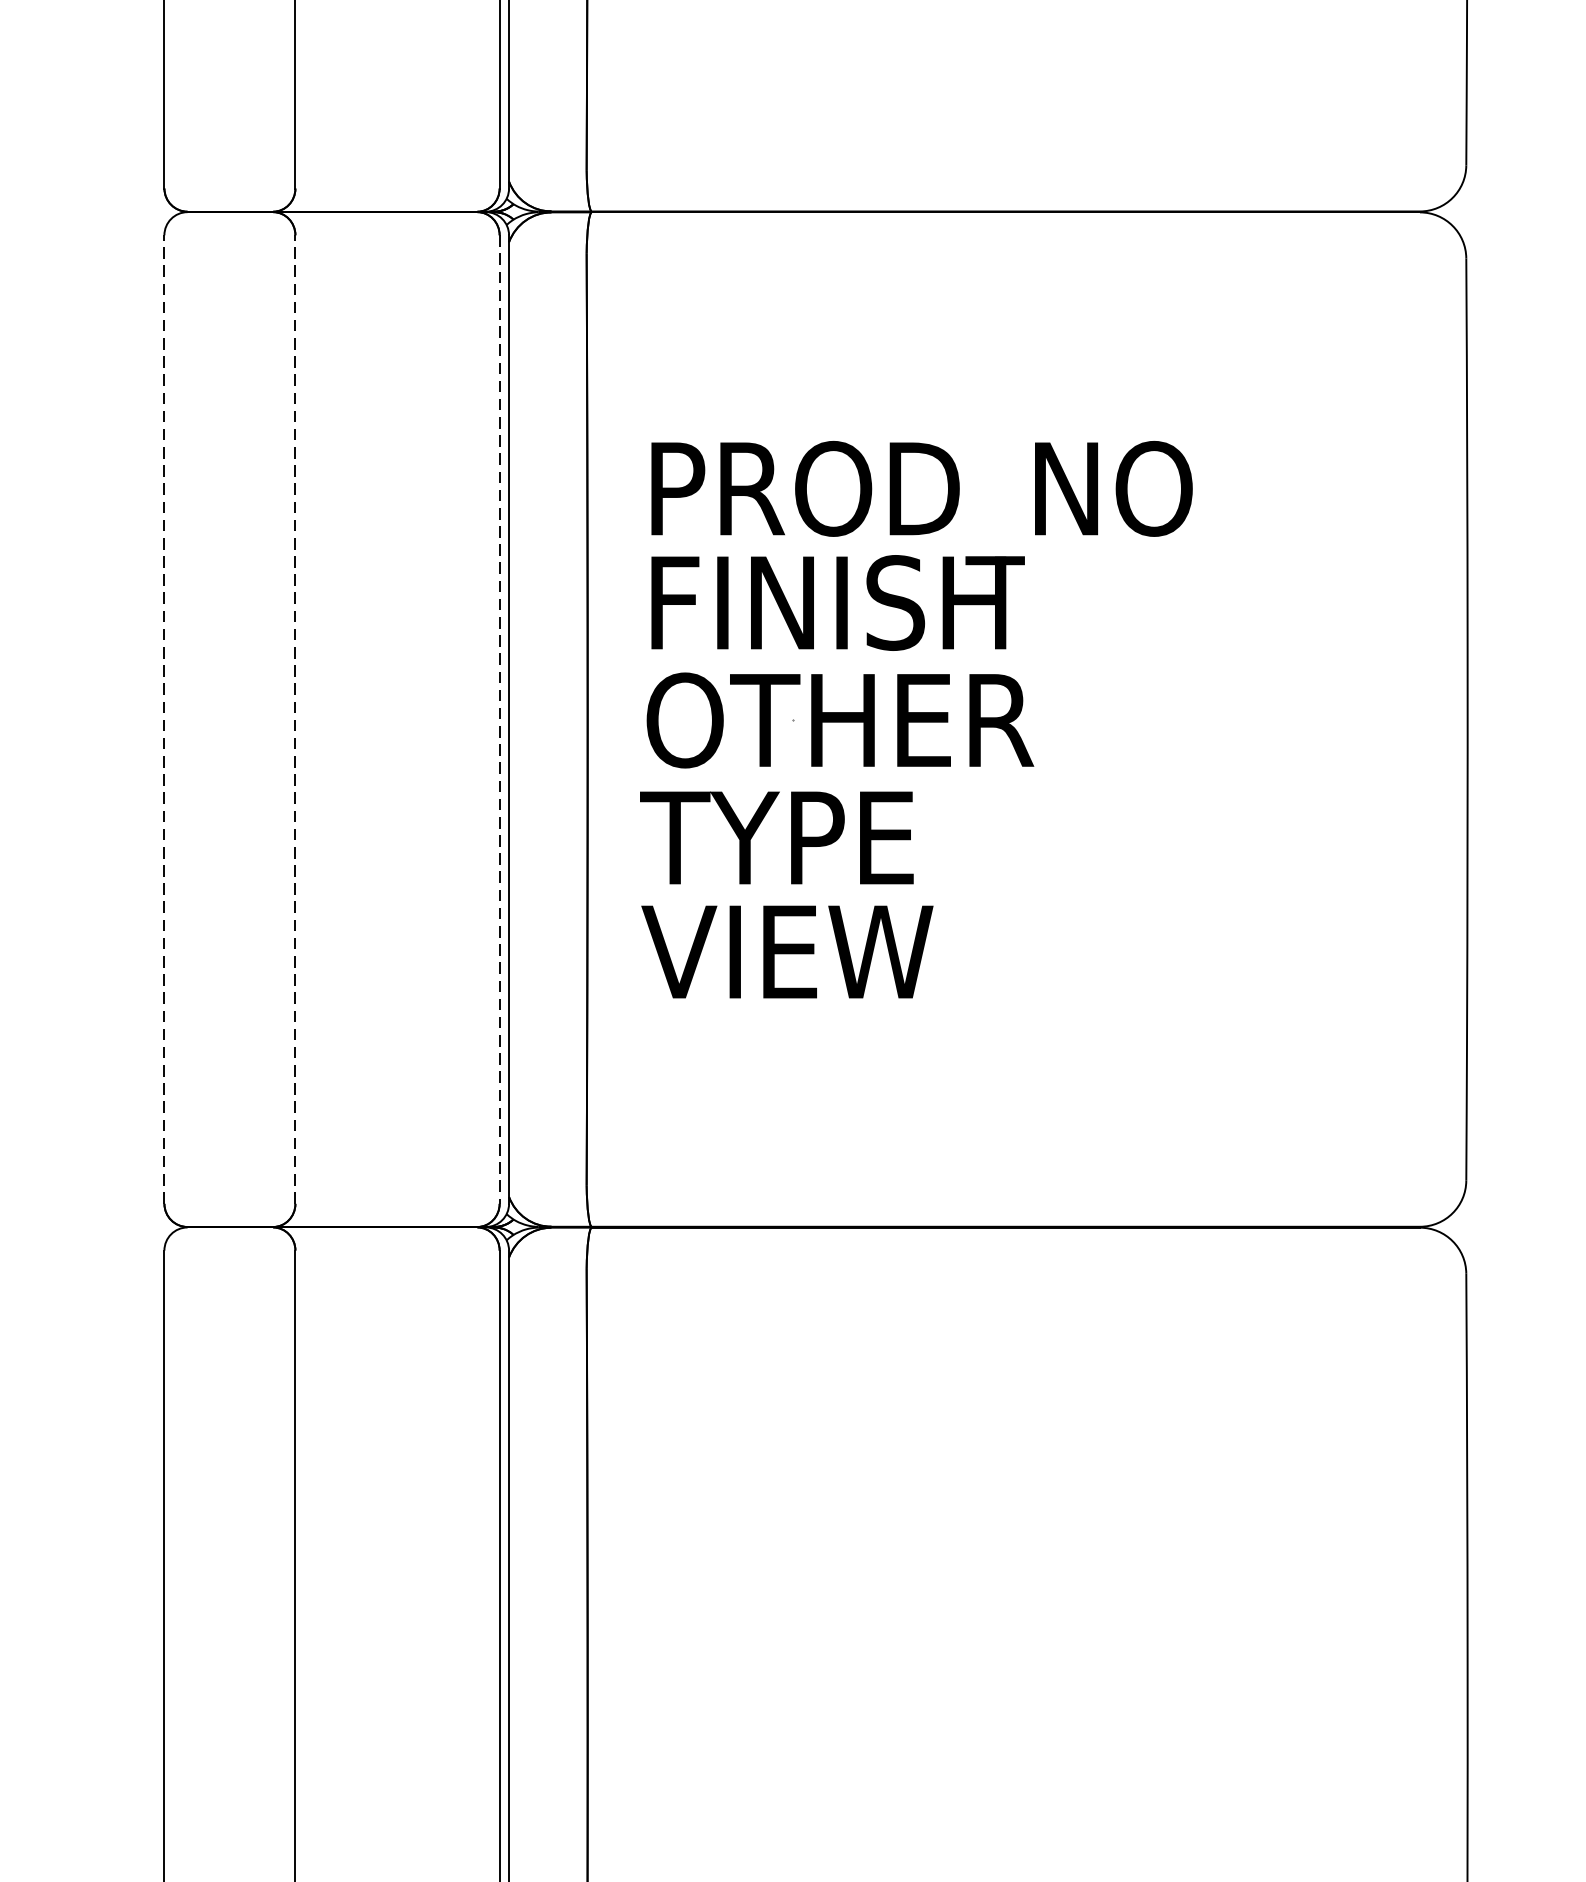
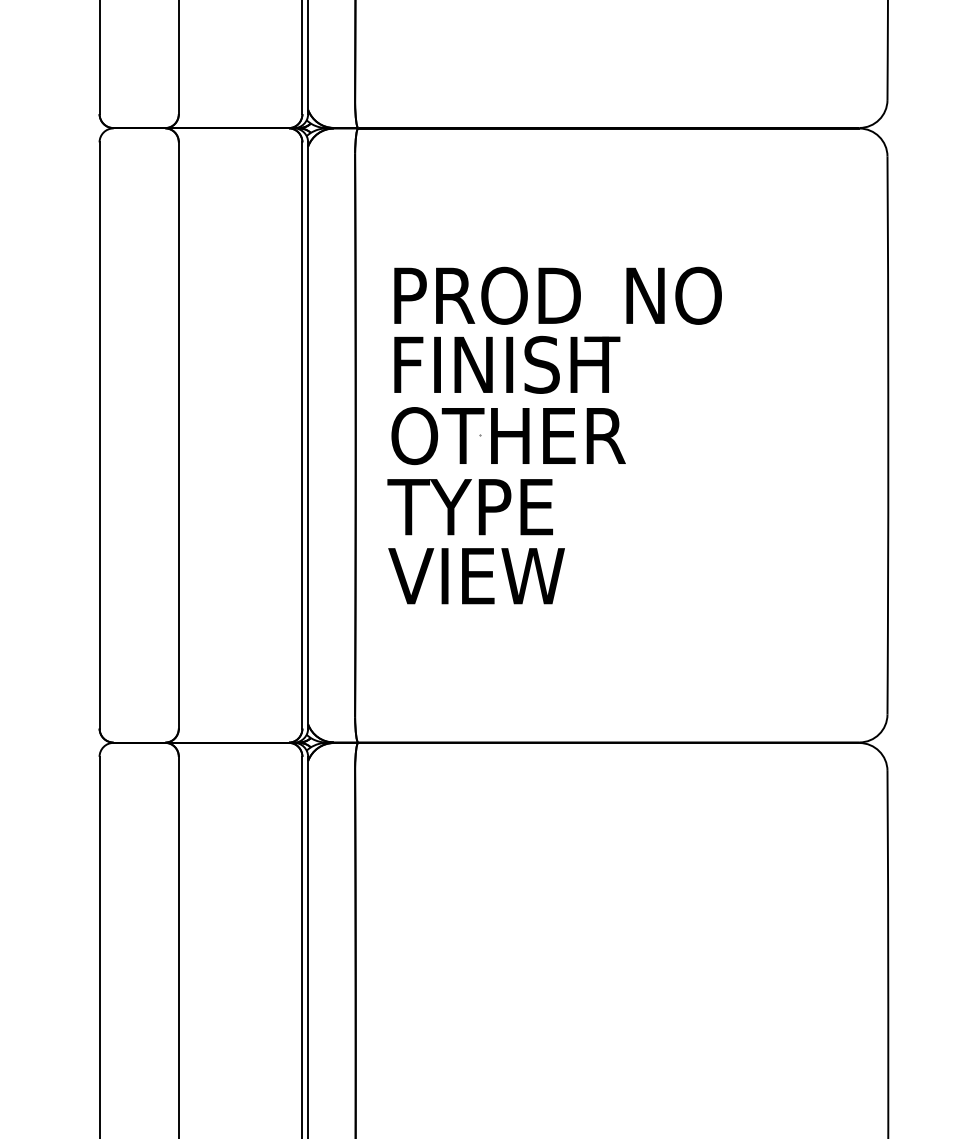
line: (164, 719) -> (99, 435), dashed -> solid
line: (294, 719) -> (178, 435), dashed -> solid
line: (499, 719) -> (302, 435), dashed -> solid

